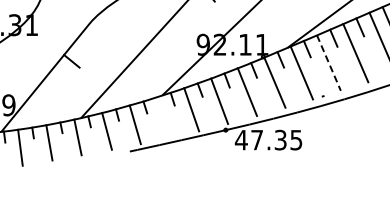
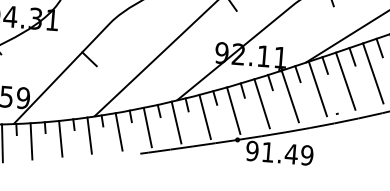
line: (329, 63) -> (346, 81), dashed -> solid
line: (163, 117) -> (176, 122), added
text: (268, 139) -> (279, 152), 47.35 -> 91.49

